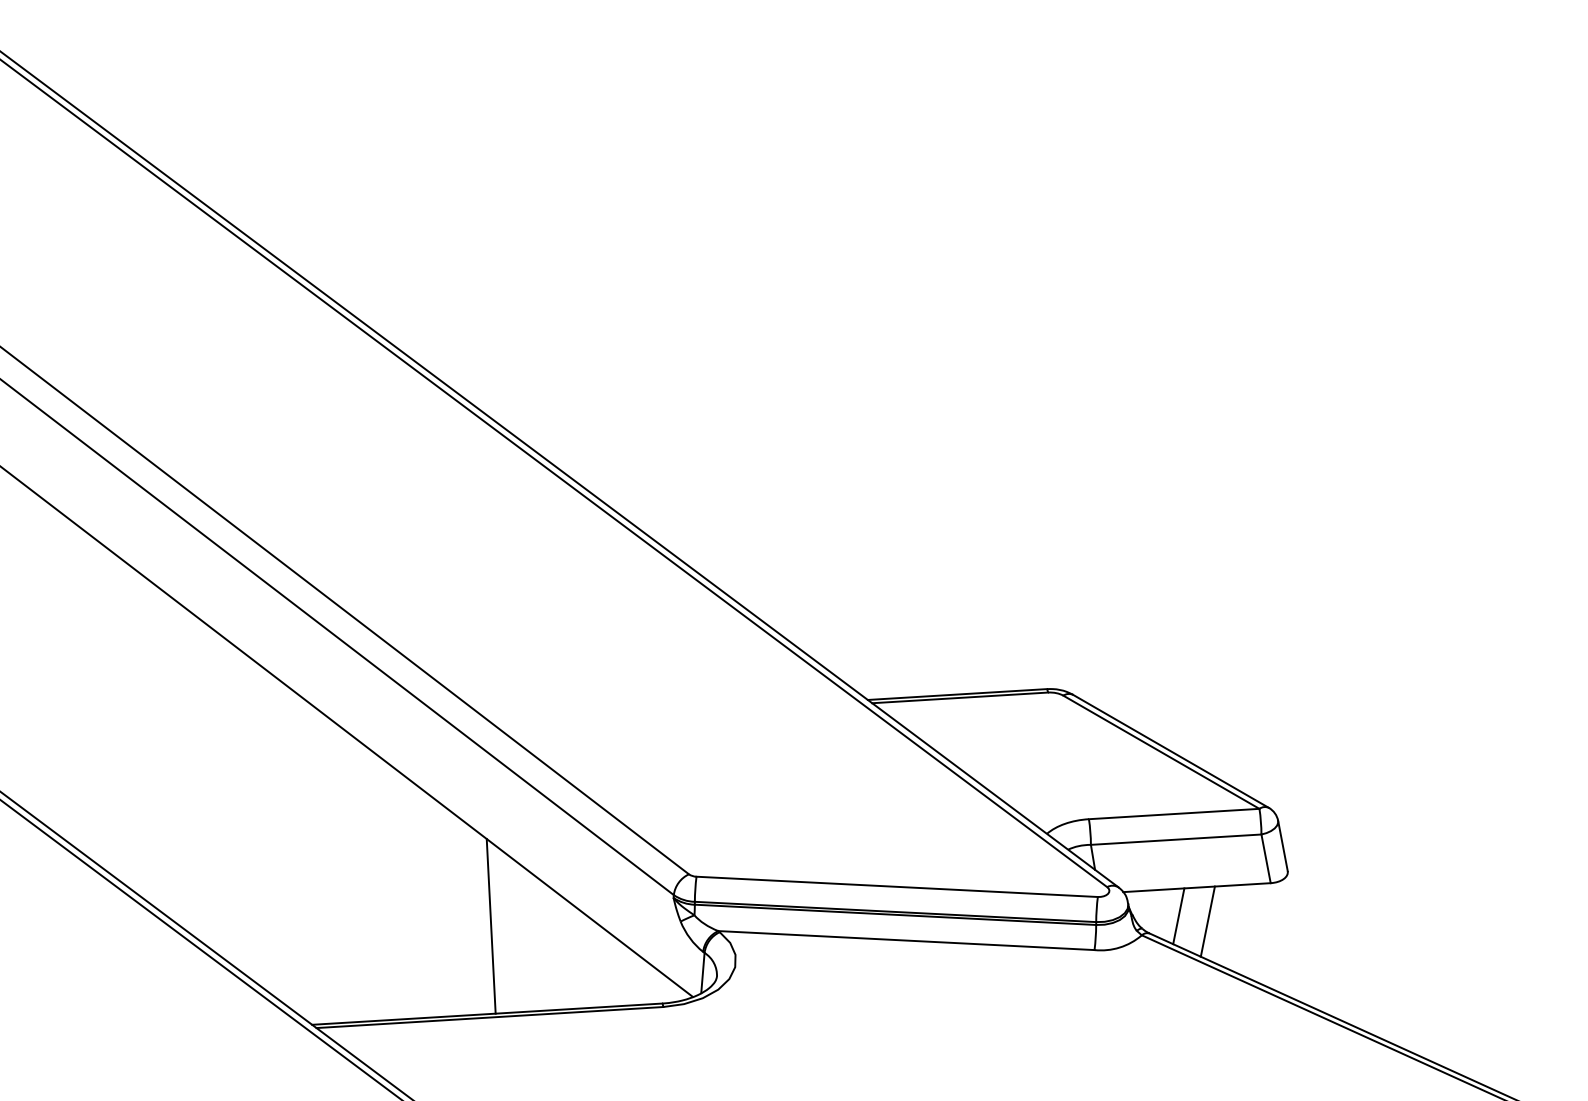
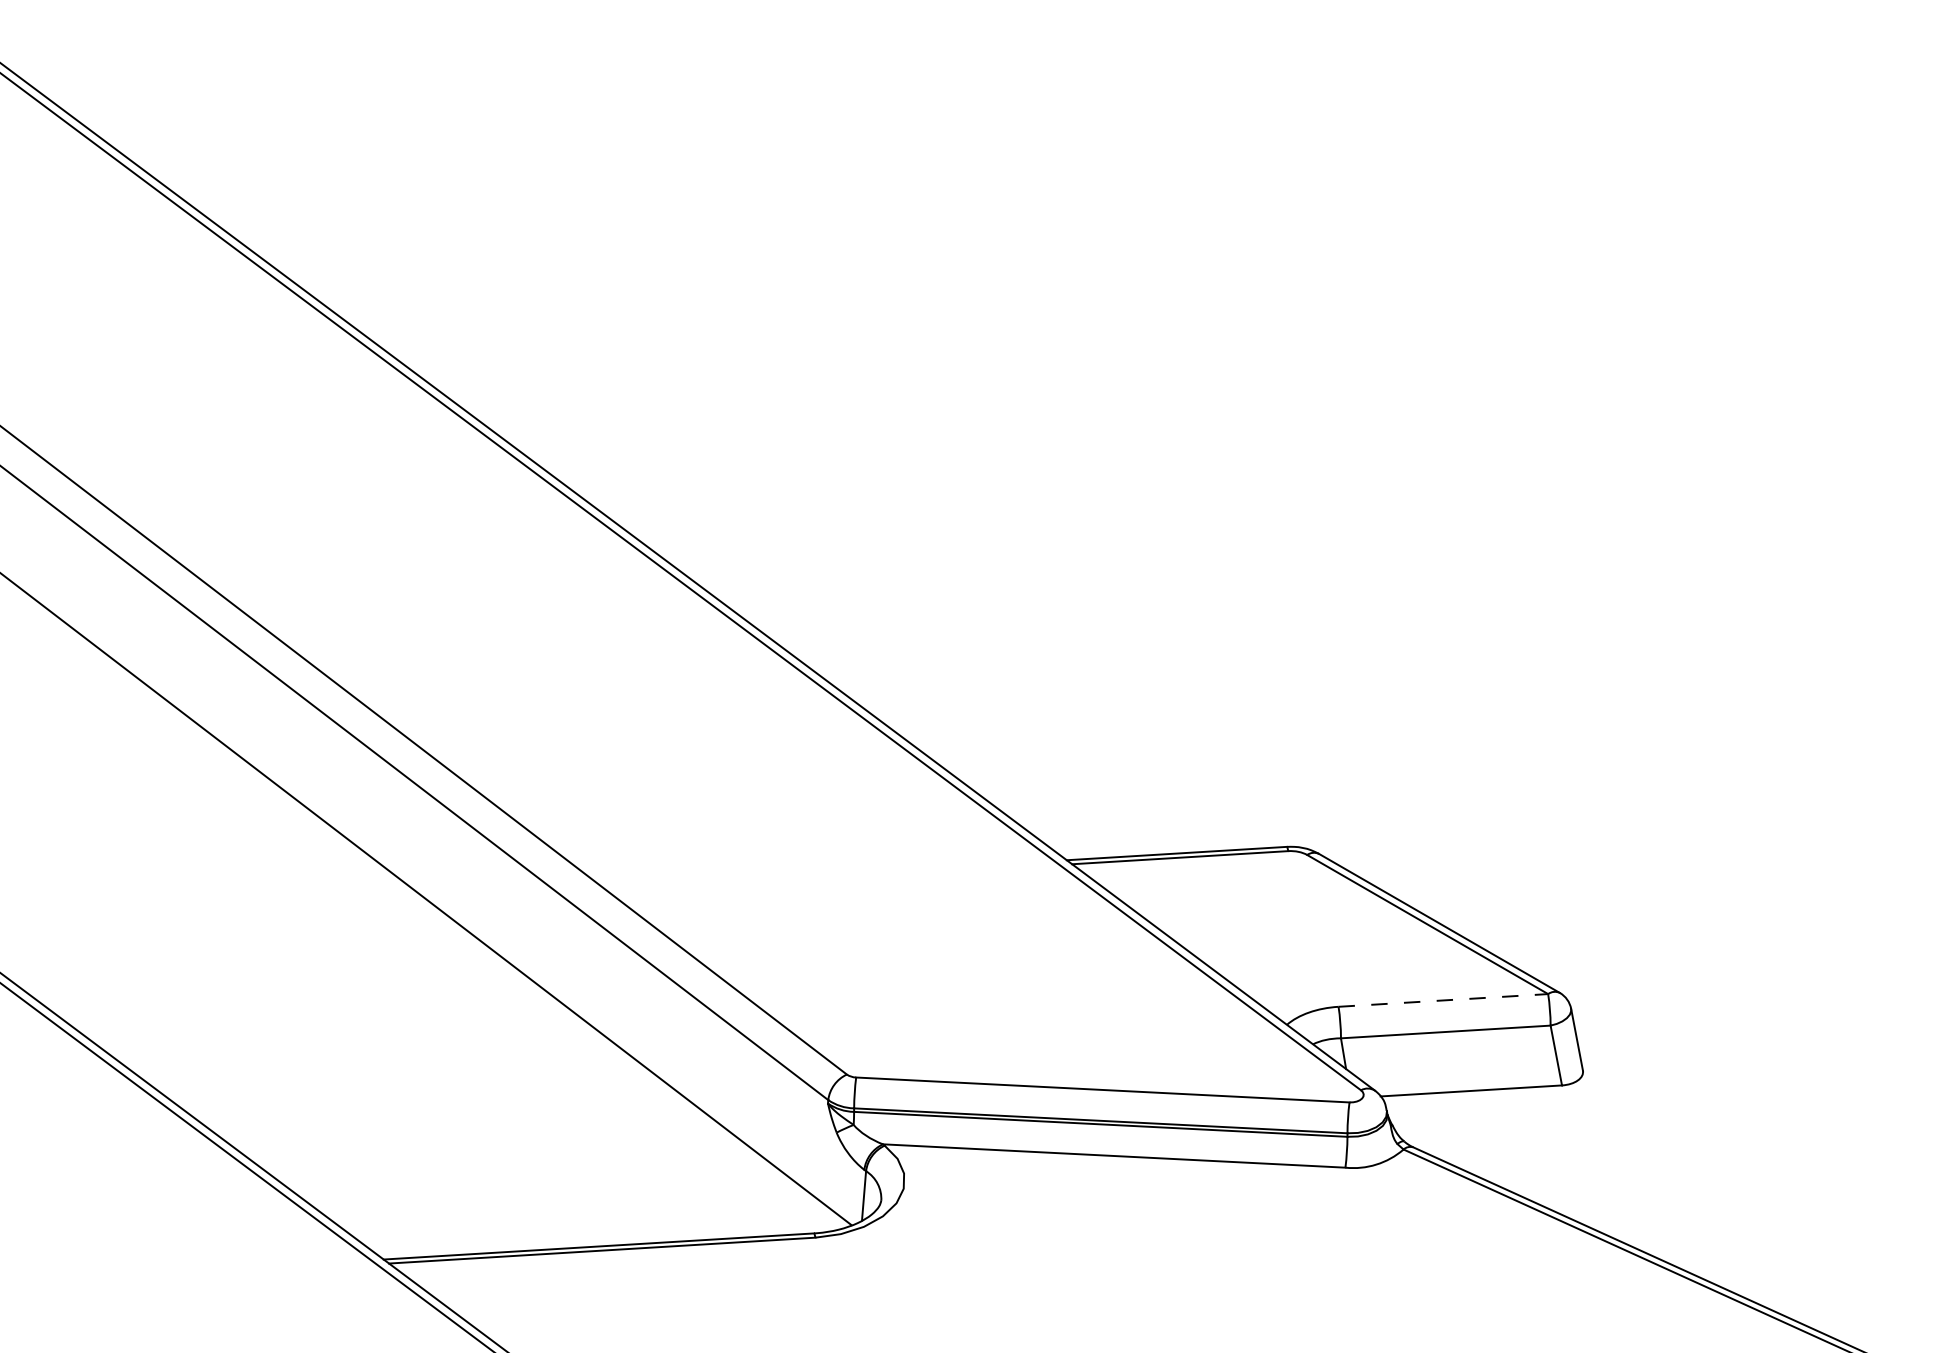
line: (1174, 814) -> (1443, 1000), solid -> dashed
line: (1178, 915) -> (1448, 1125), removed
line: (1207, 921) -> (1484, 1132), removed
line: (490, 926) -> (603, 1138), removed

